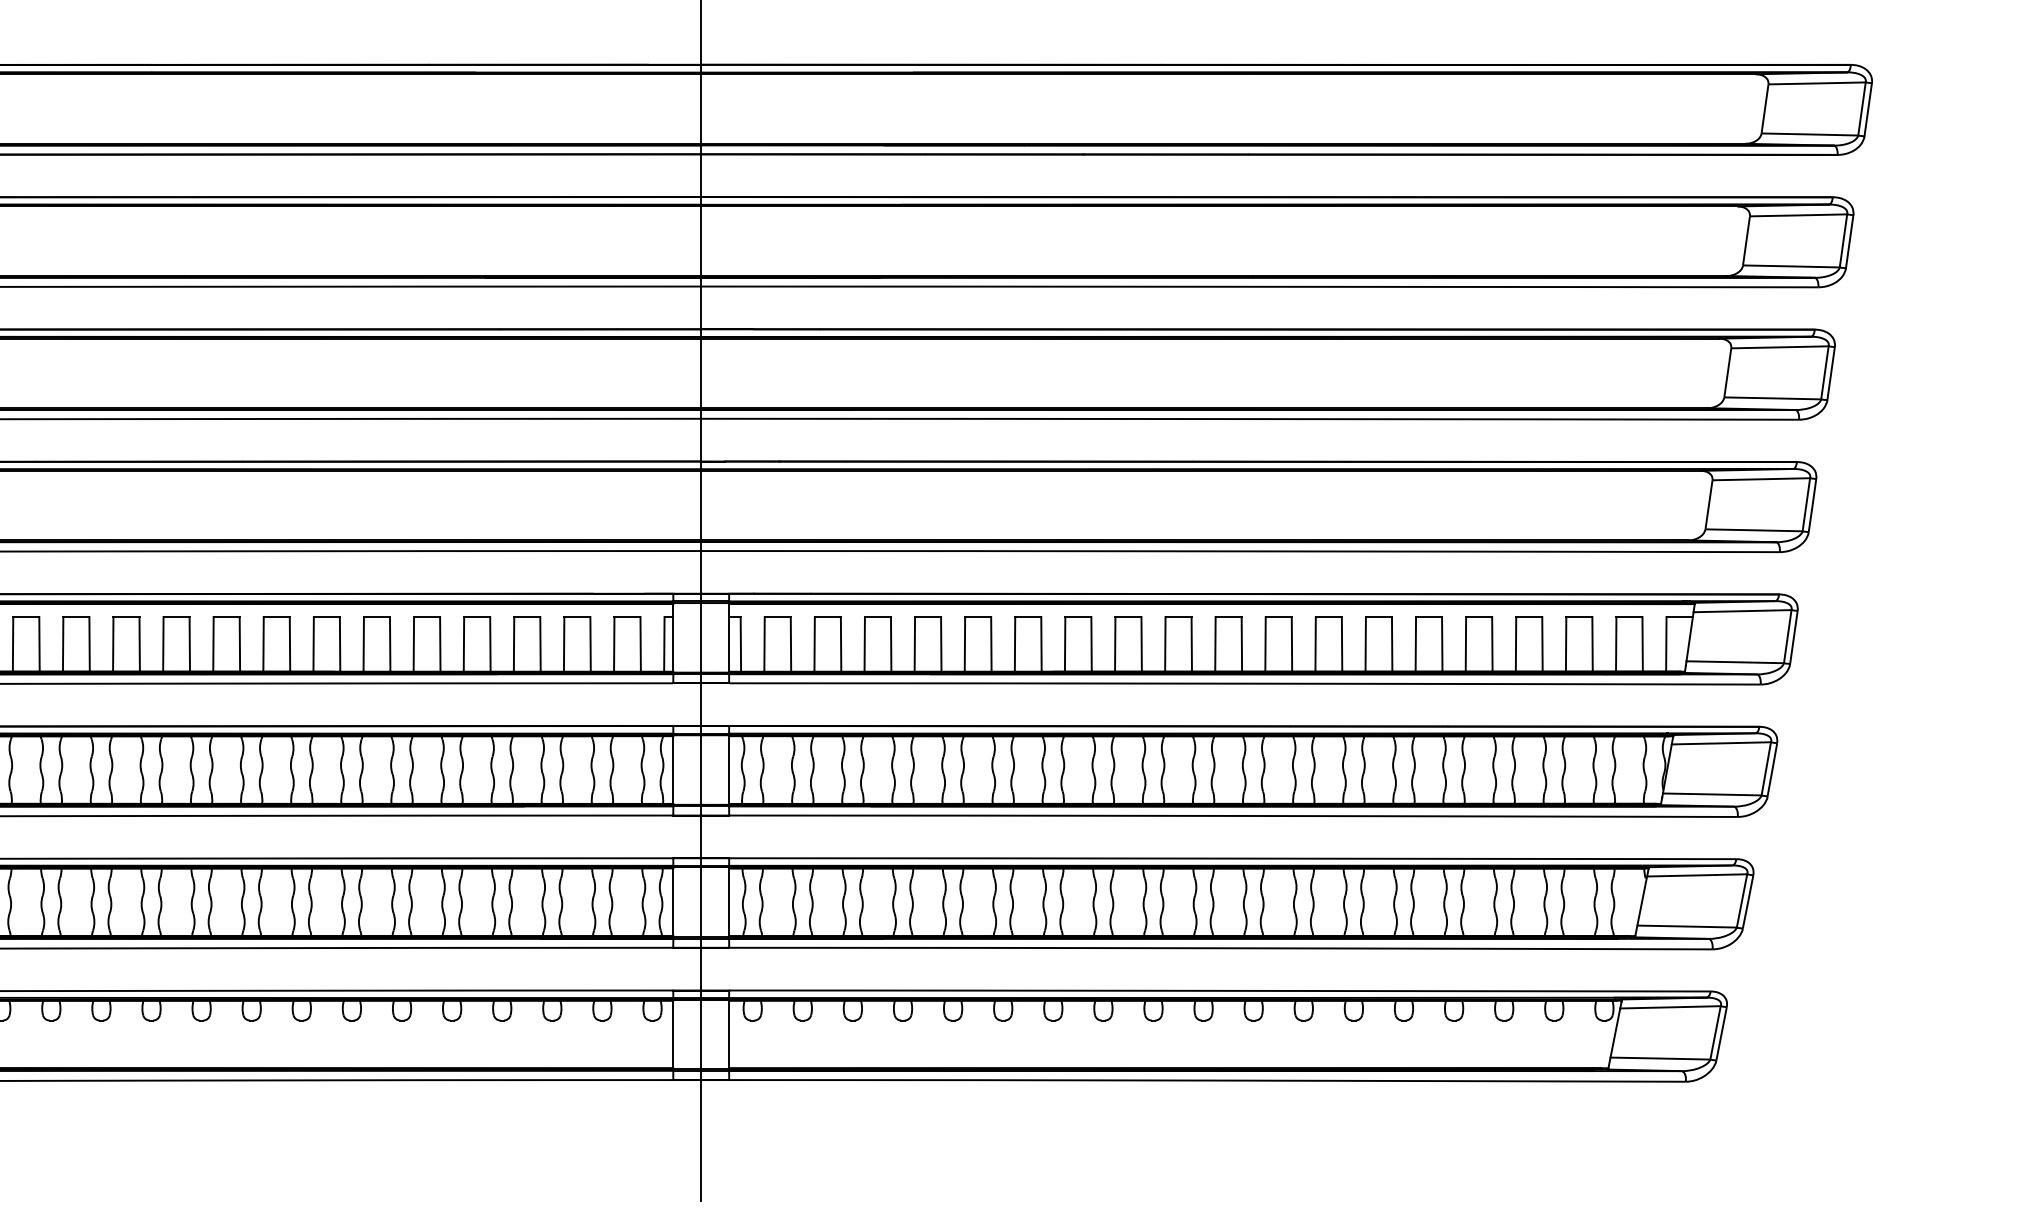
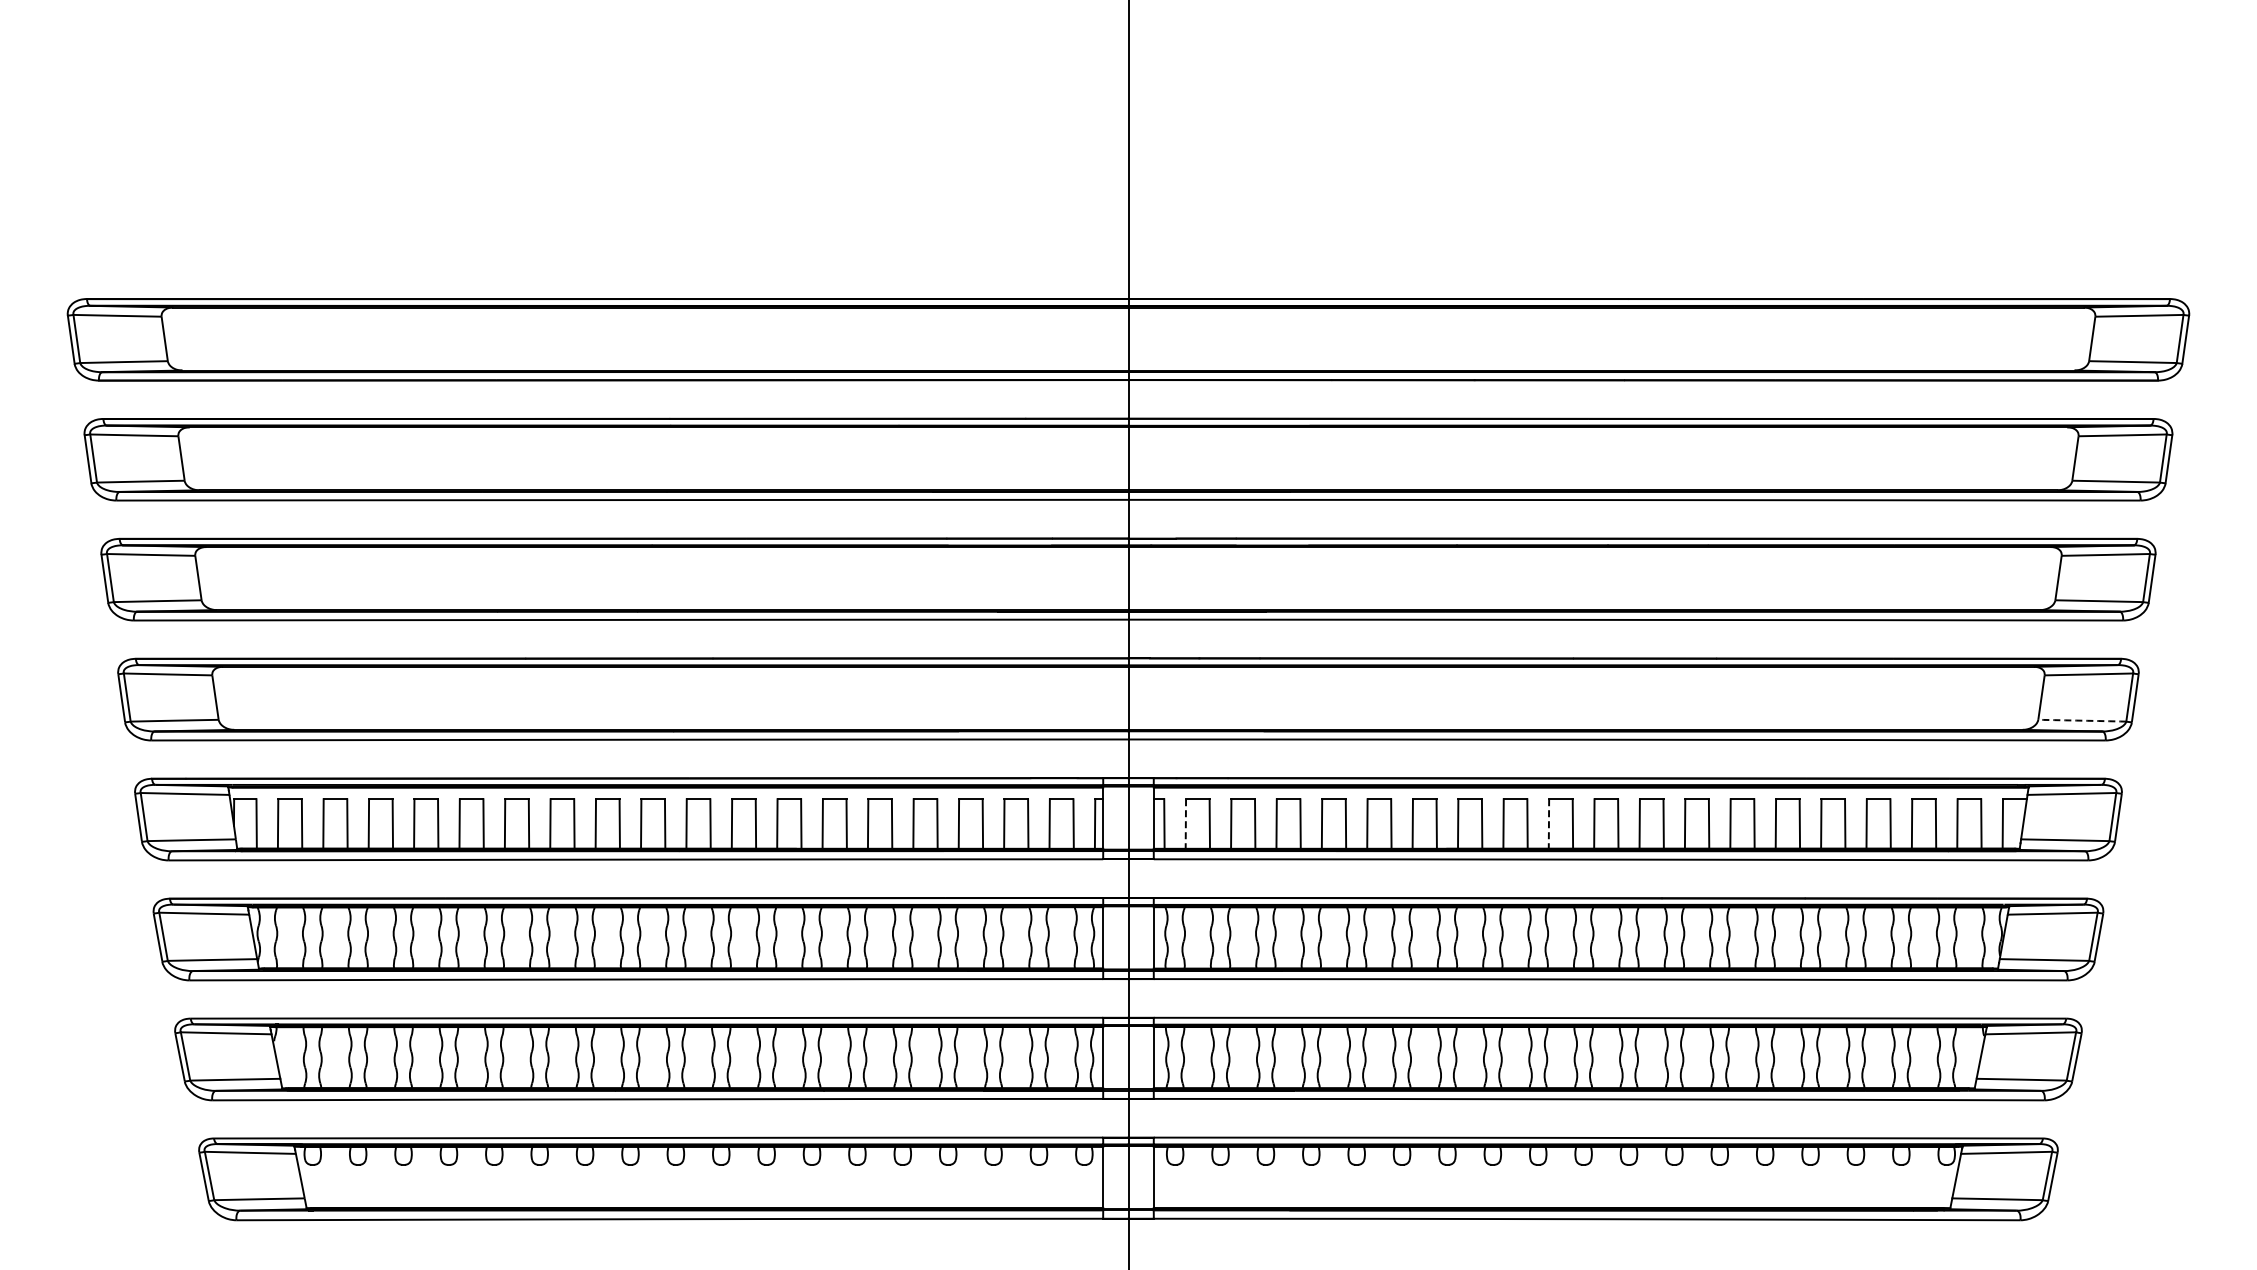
arc: (1754, 530) -> (2082, 720), solid -> dashed
line: (764, 644) -> (1185, 824), solid -> dashed
line: (1164, 644) -> (1548, 824), solid -> dashed

